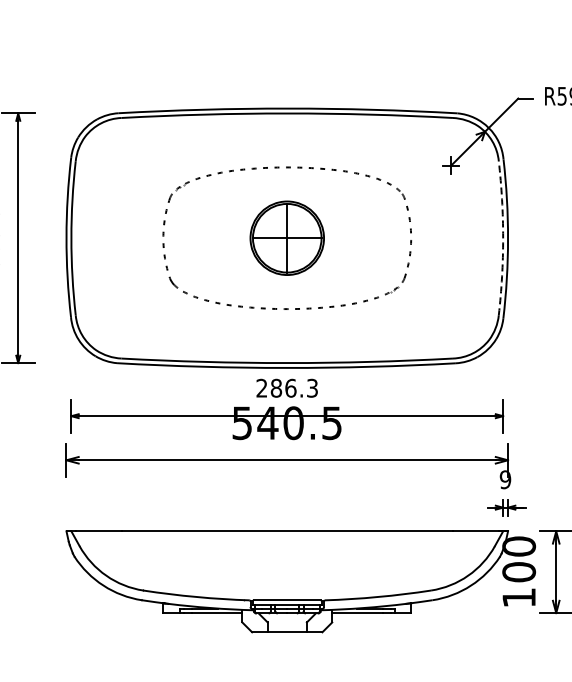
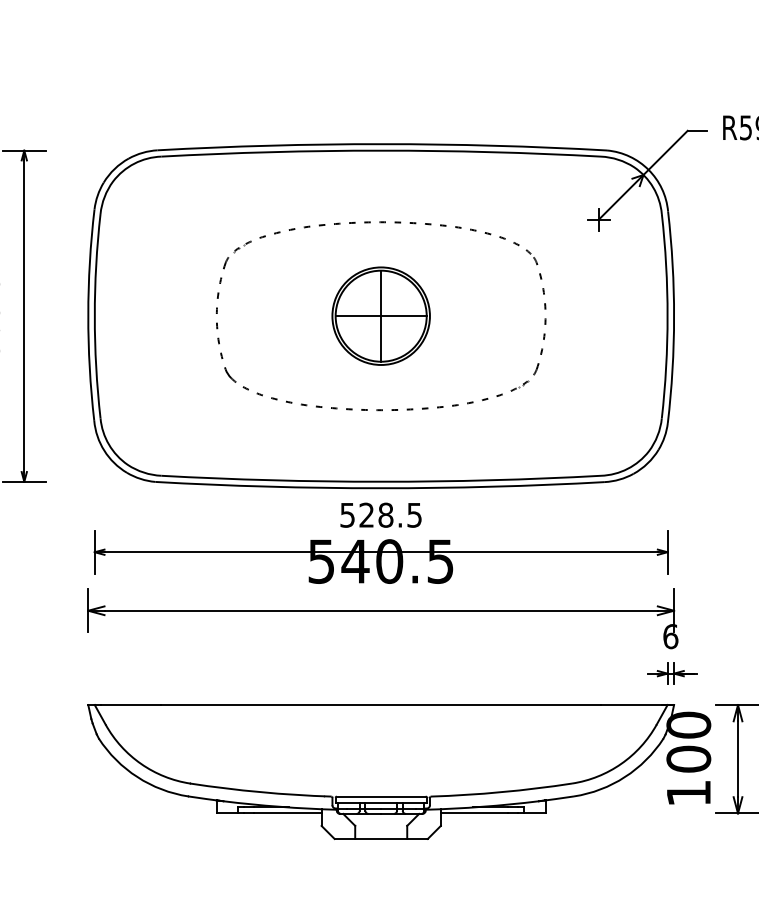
arc: (503, 238) -> (668, 316), dashed -> solid
text: (286, 387) -> (380, 514), 286.3 -> 528.5
text: (505, 479) -> (670, 636), 9 -> 6

